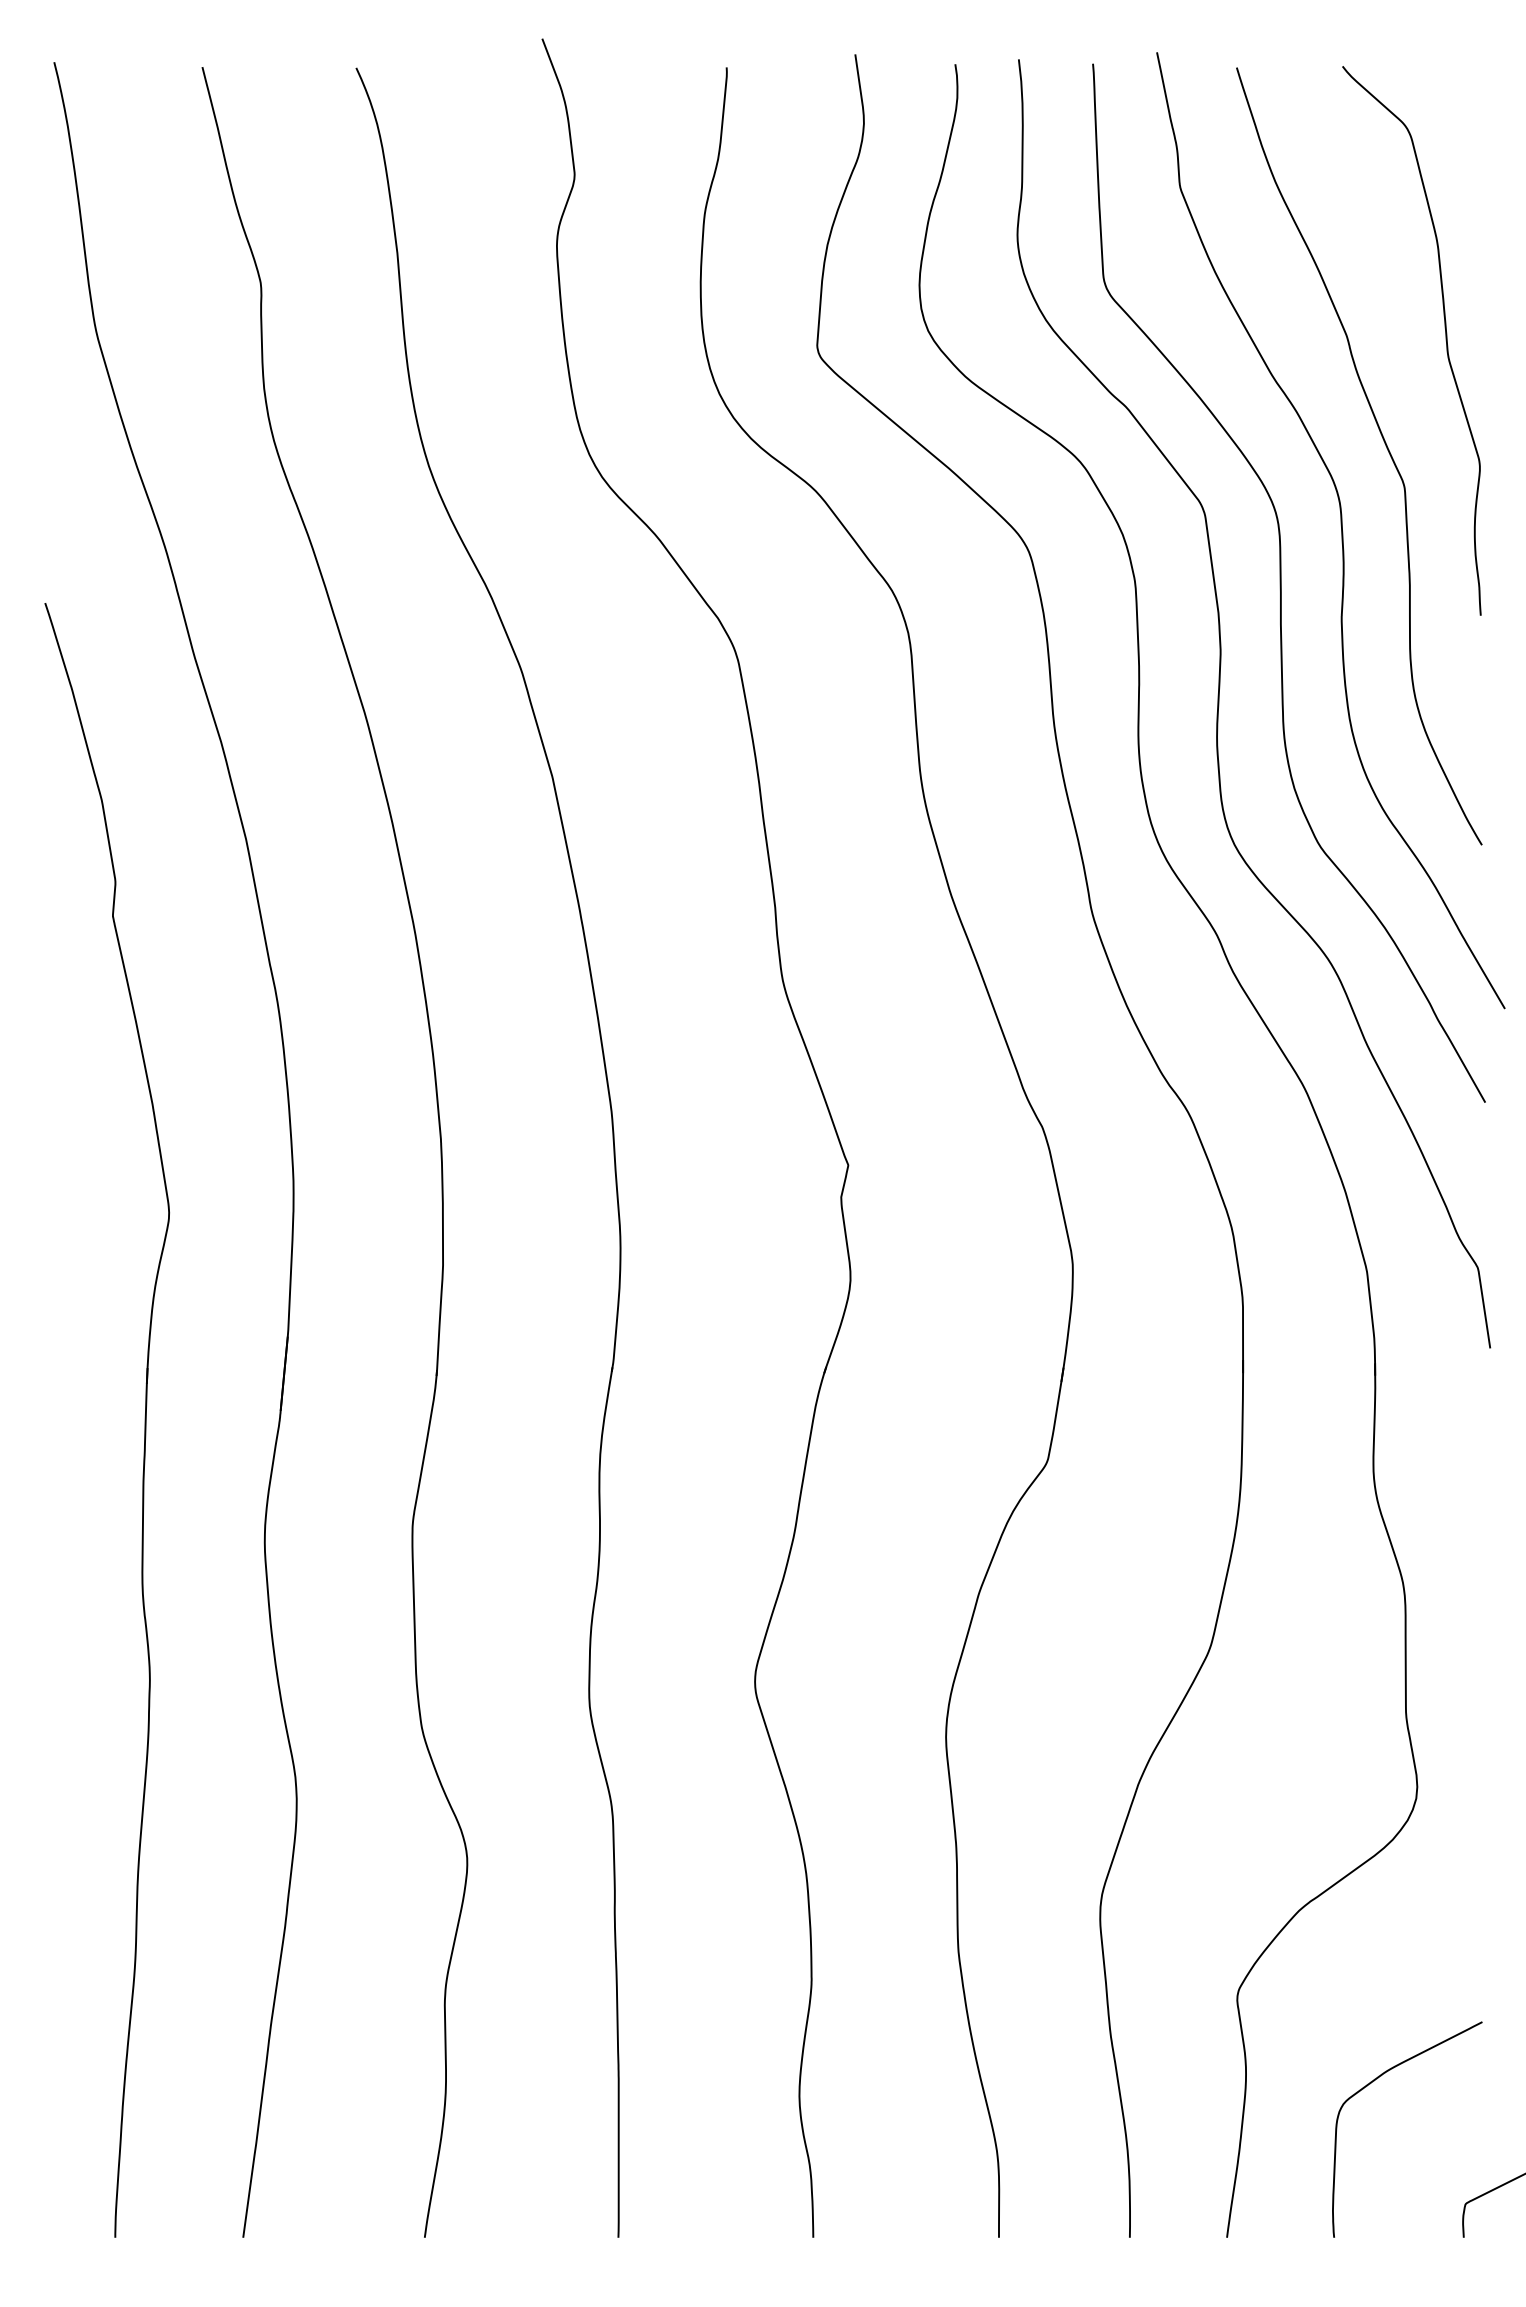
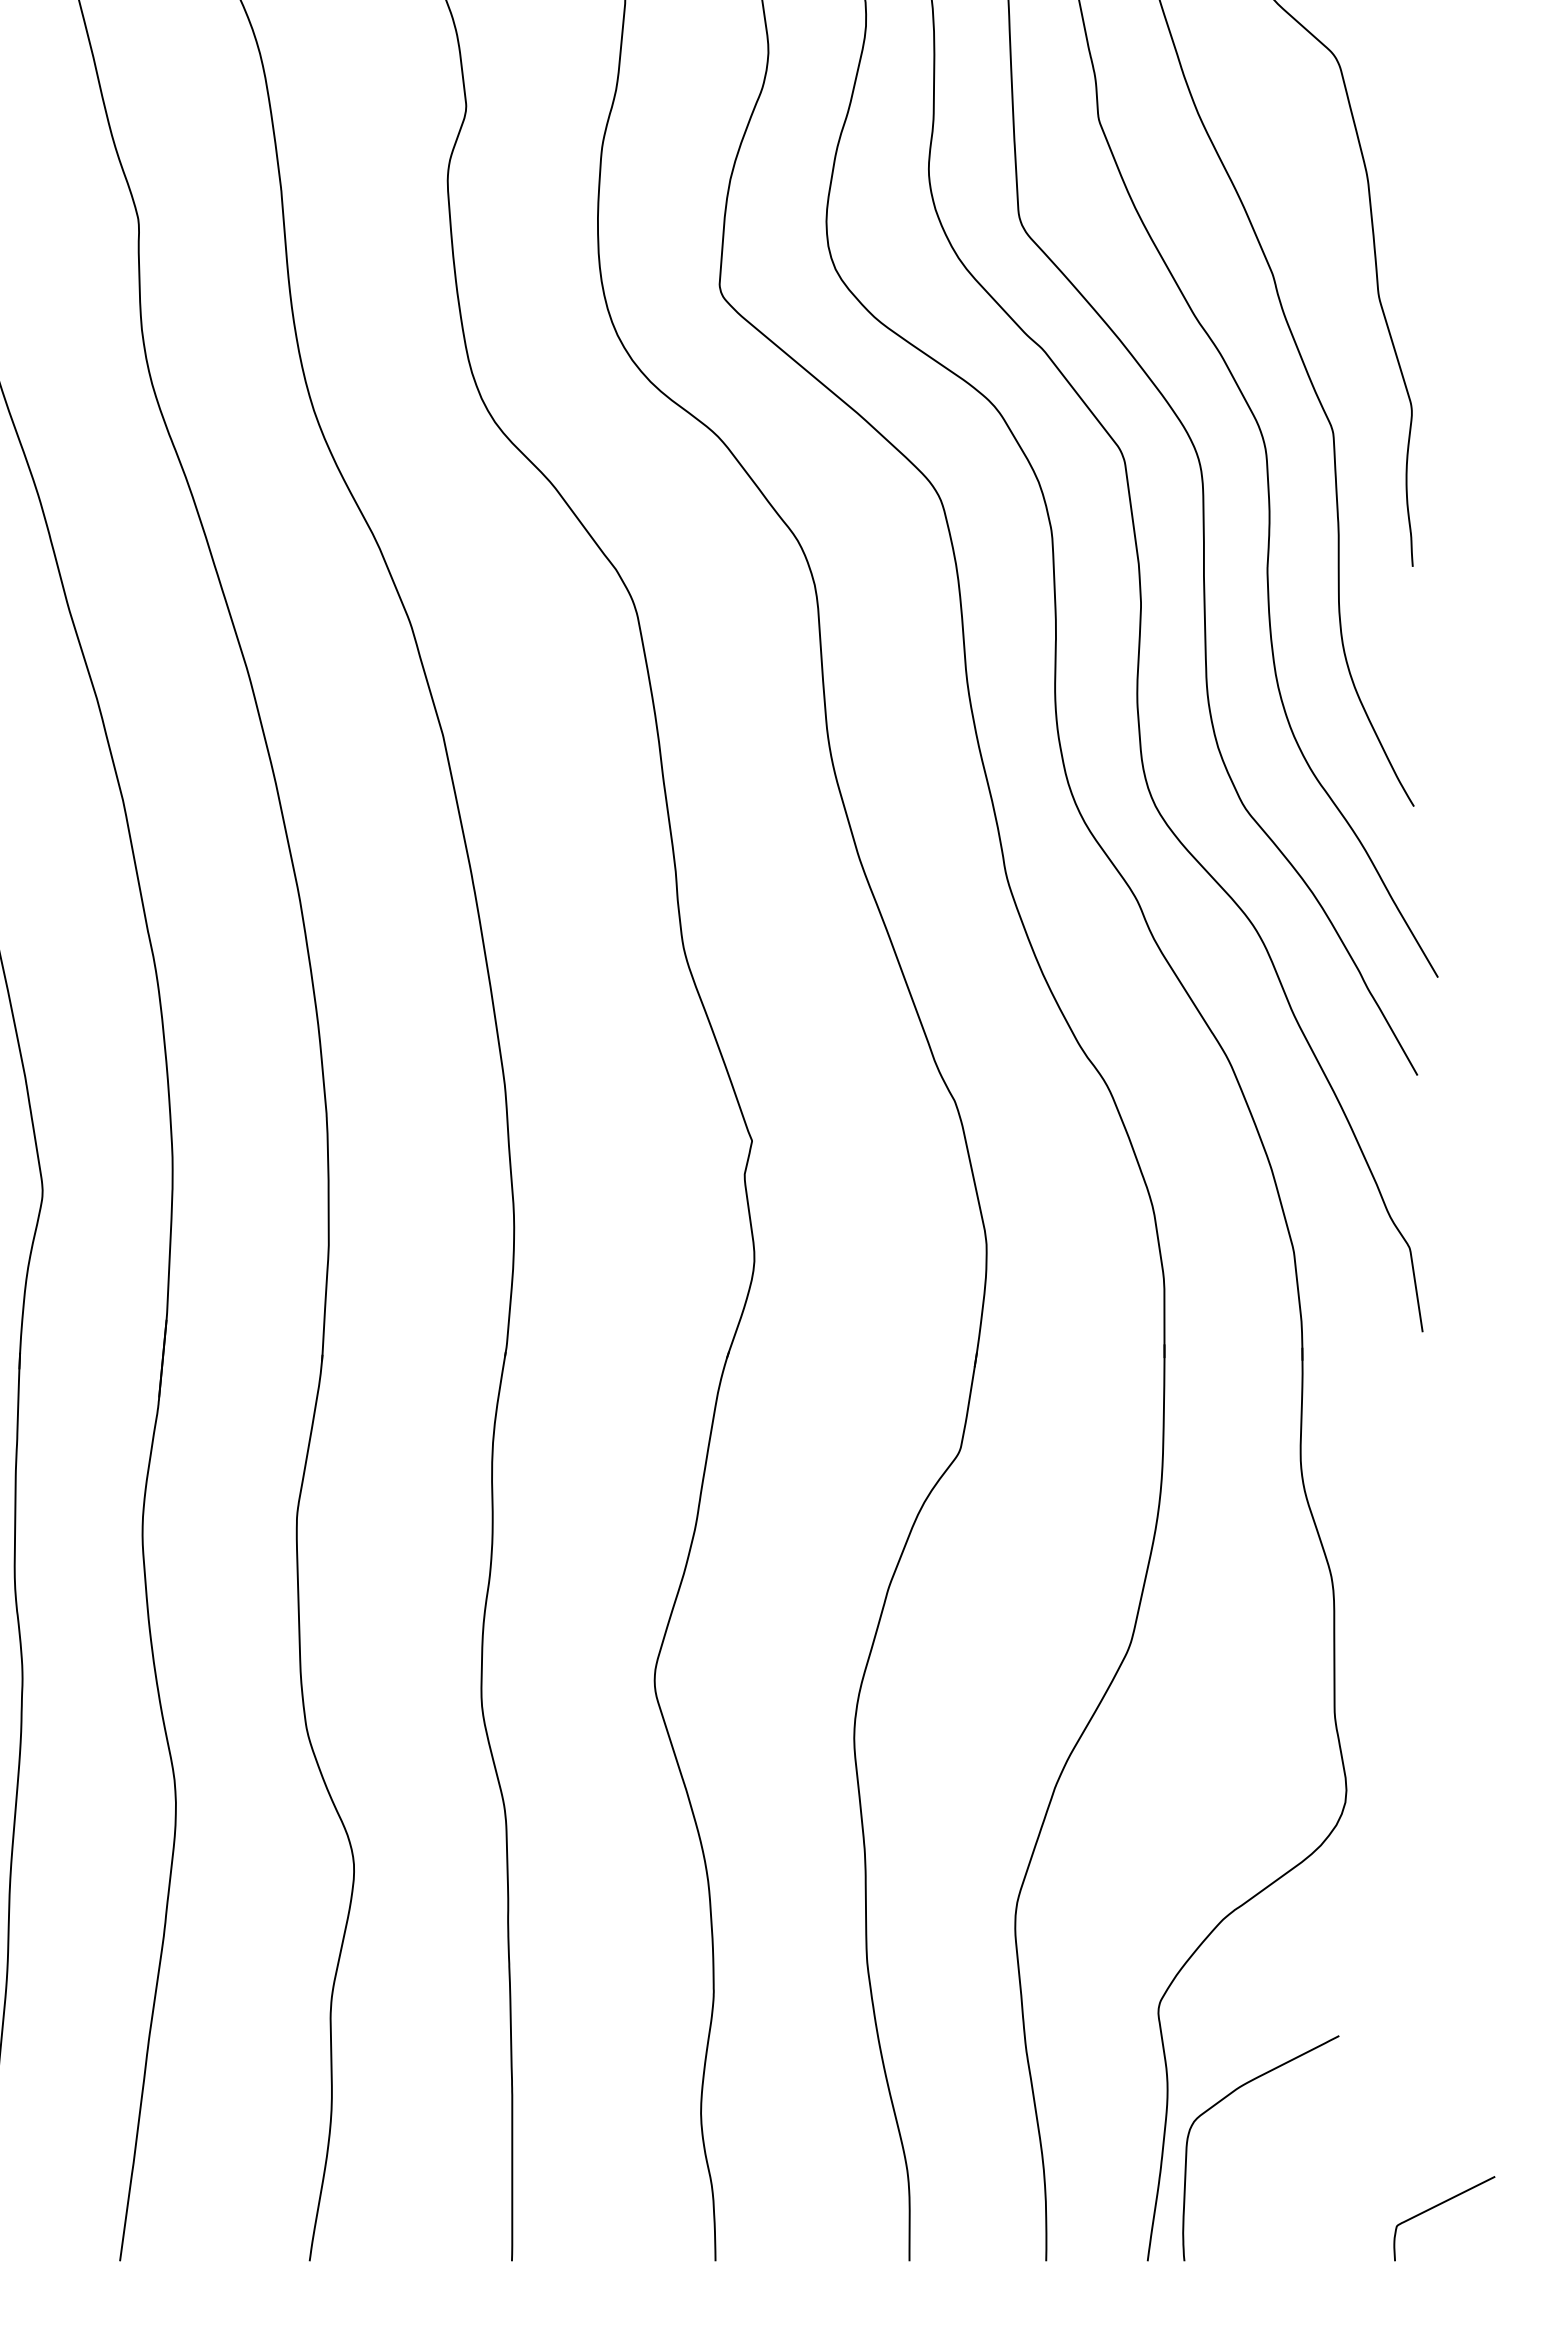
curve: (1374, 2081) -> (1226, 2098), moved

